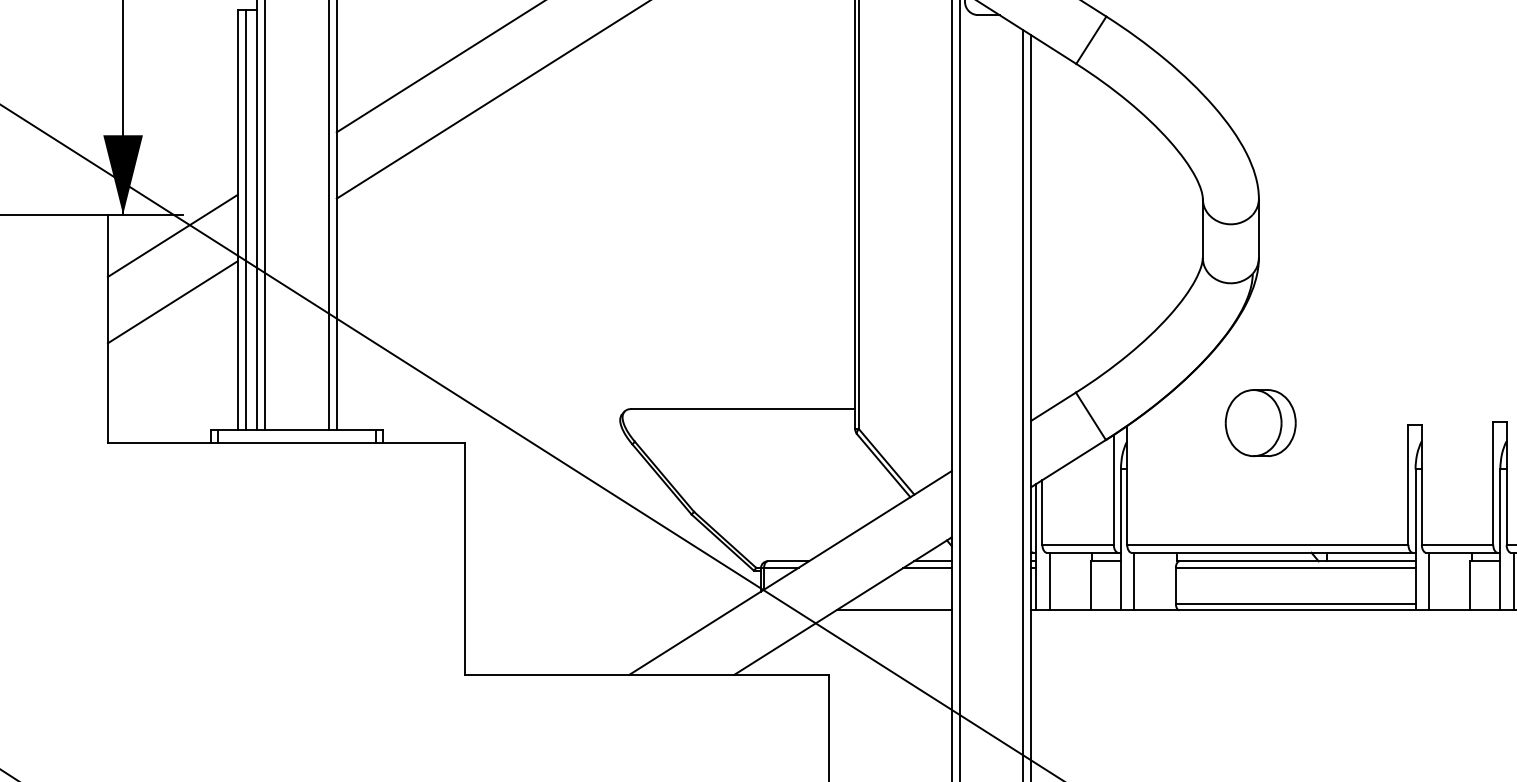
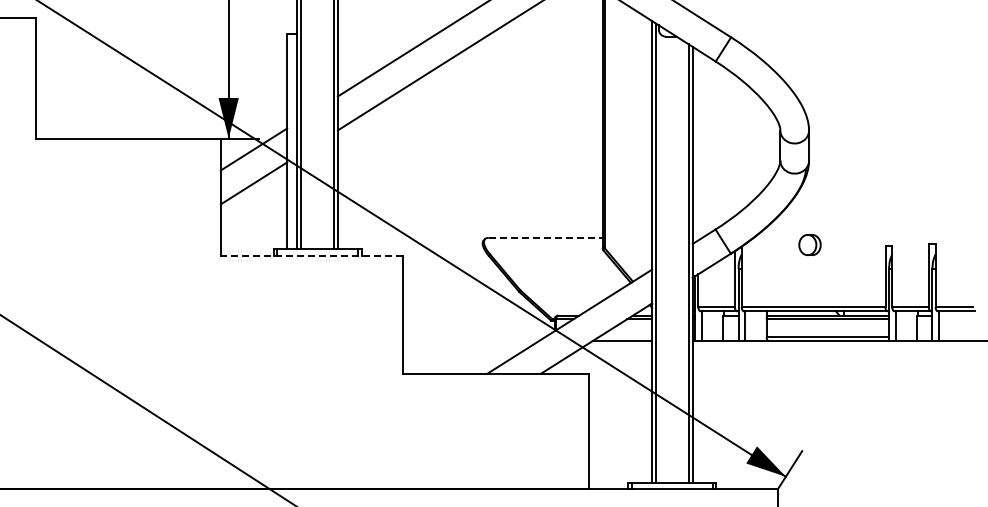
line: (246, 218) -> (291, 140), removed
line: (743, 408) -> (545, 237), solid -> dashed
part: (1259, 421) -> (809, 244), size x0.6
line: (285, 443) -> (311, 255), solid -> dashed

